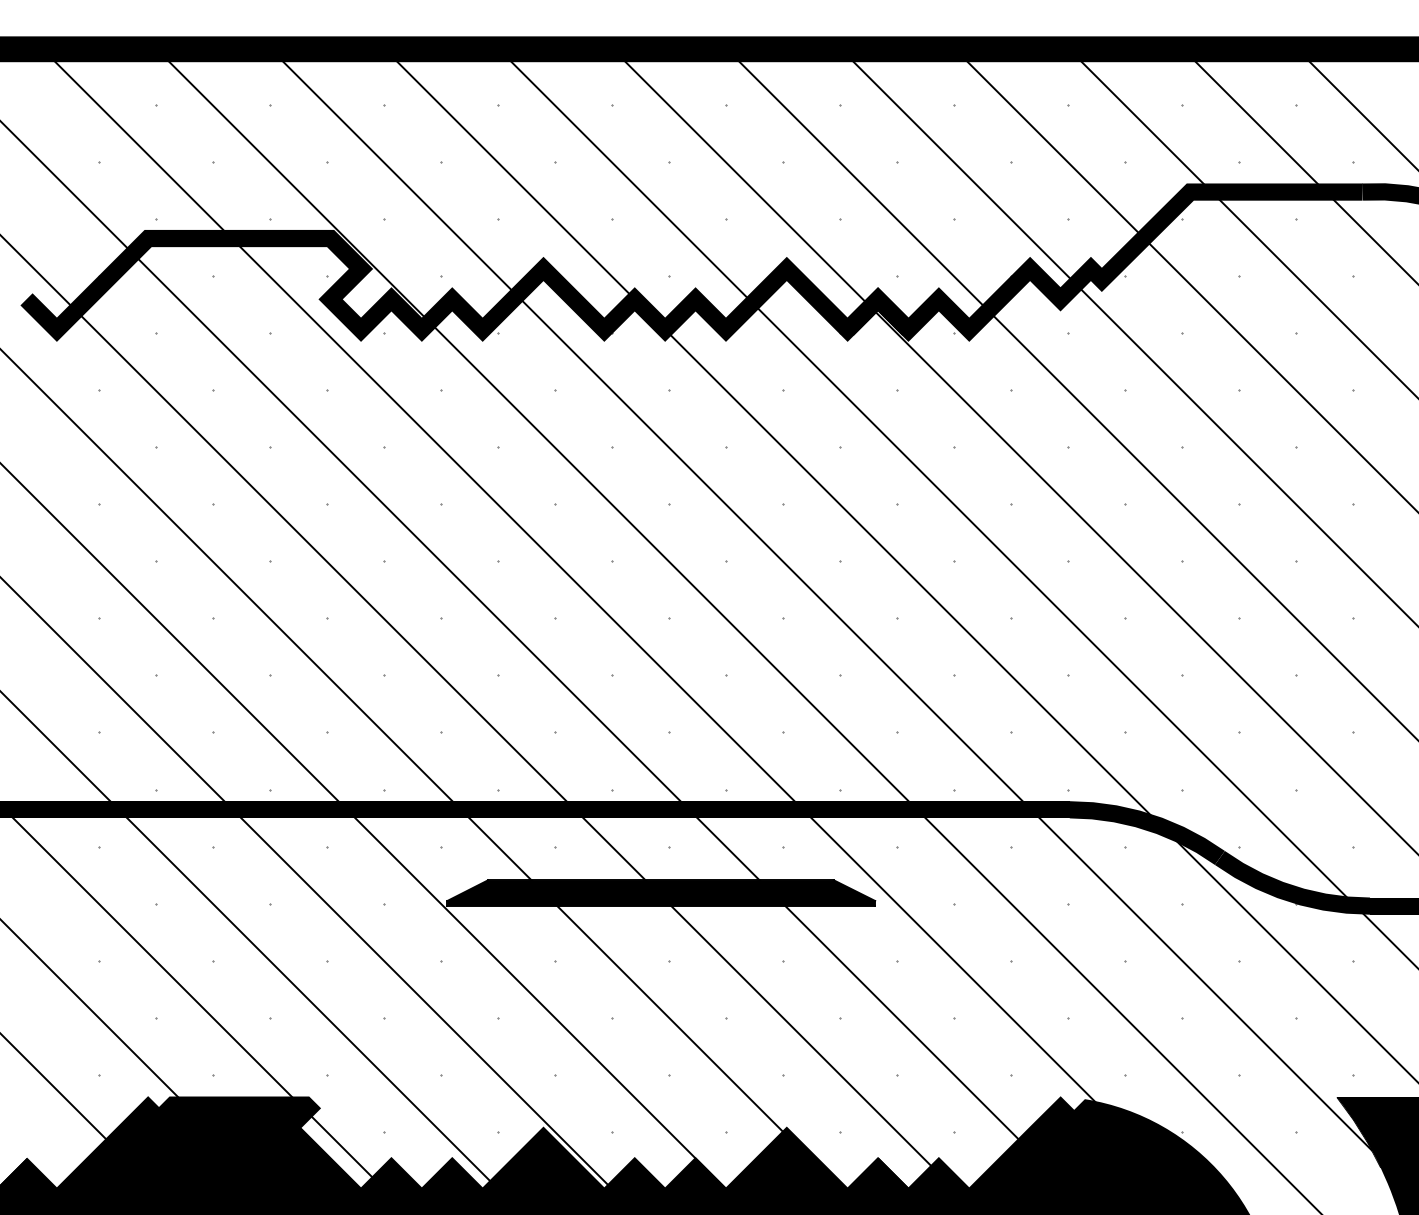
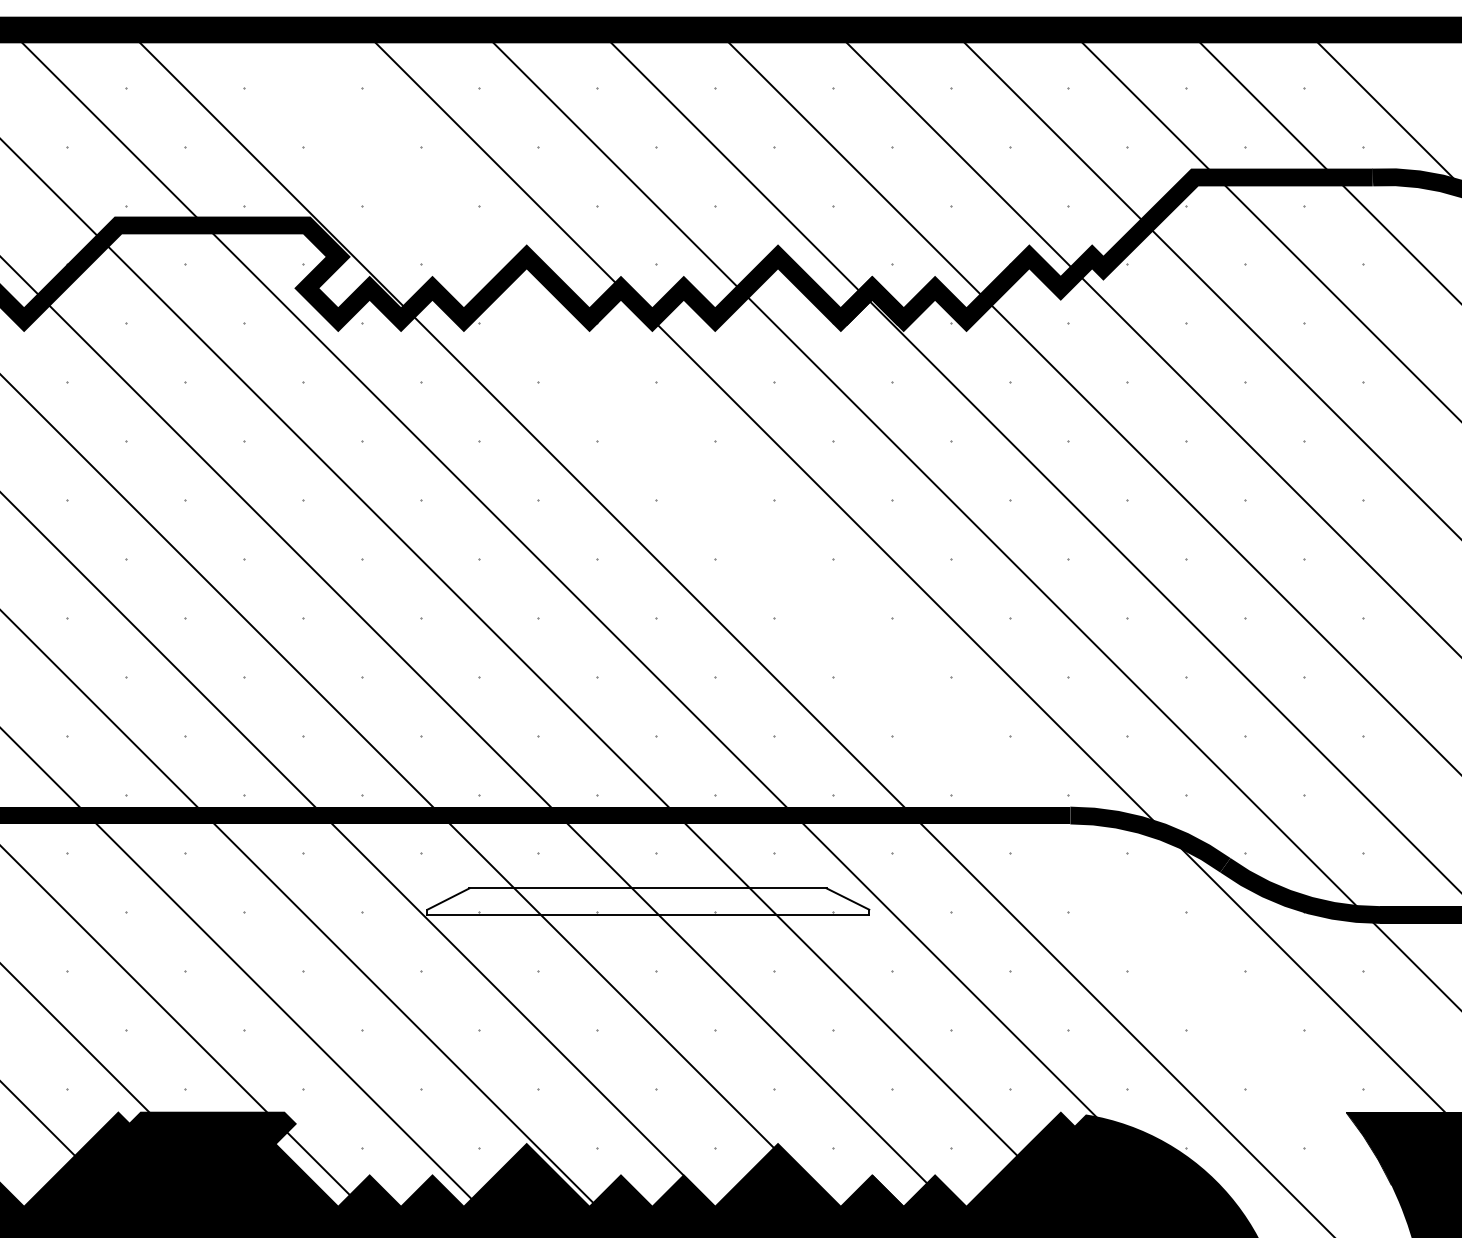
line: (820, 599) -> (812, 598), removed
fill: (661, 893) -> (648, 901), removed

